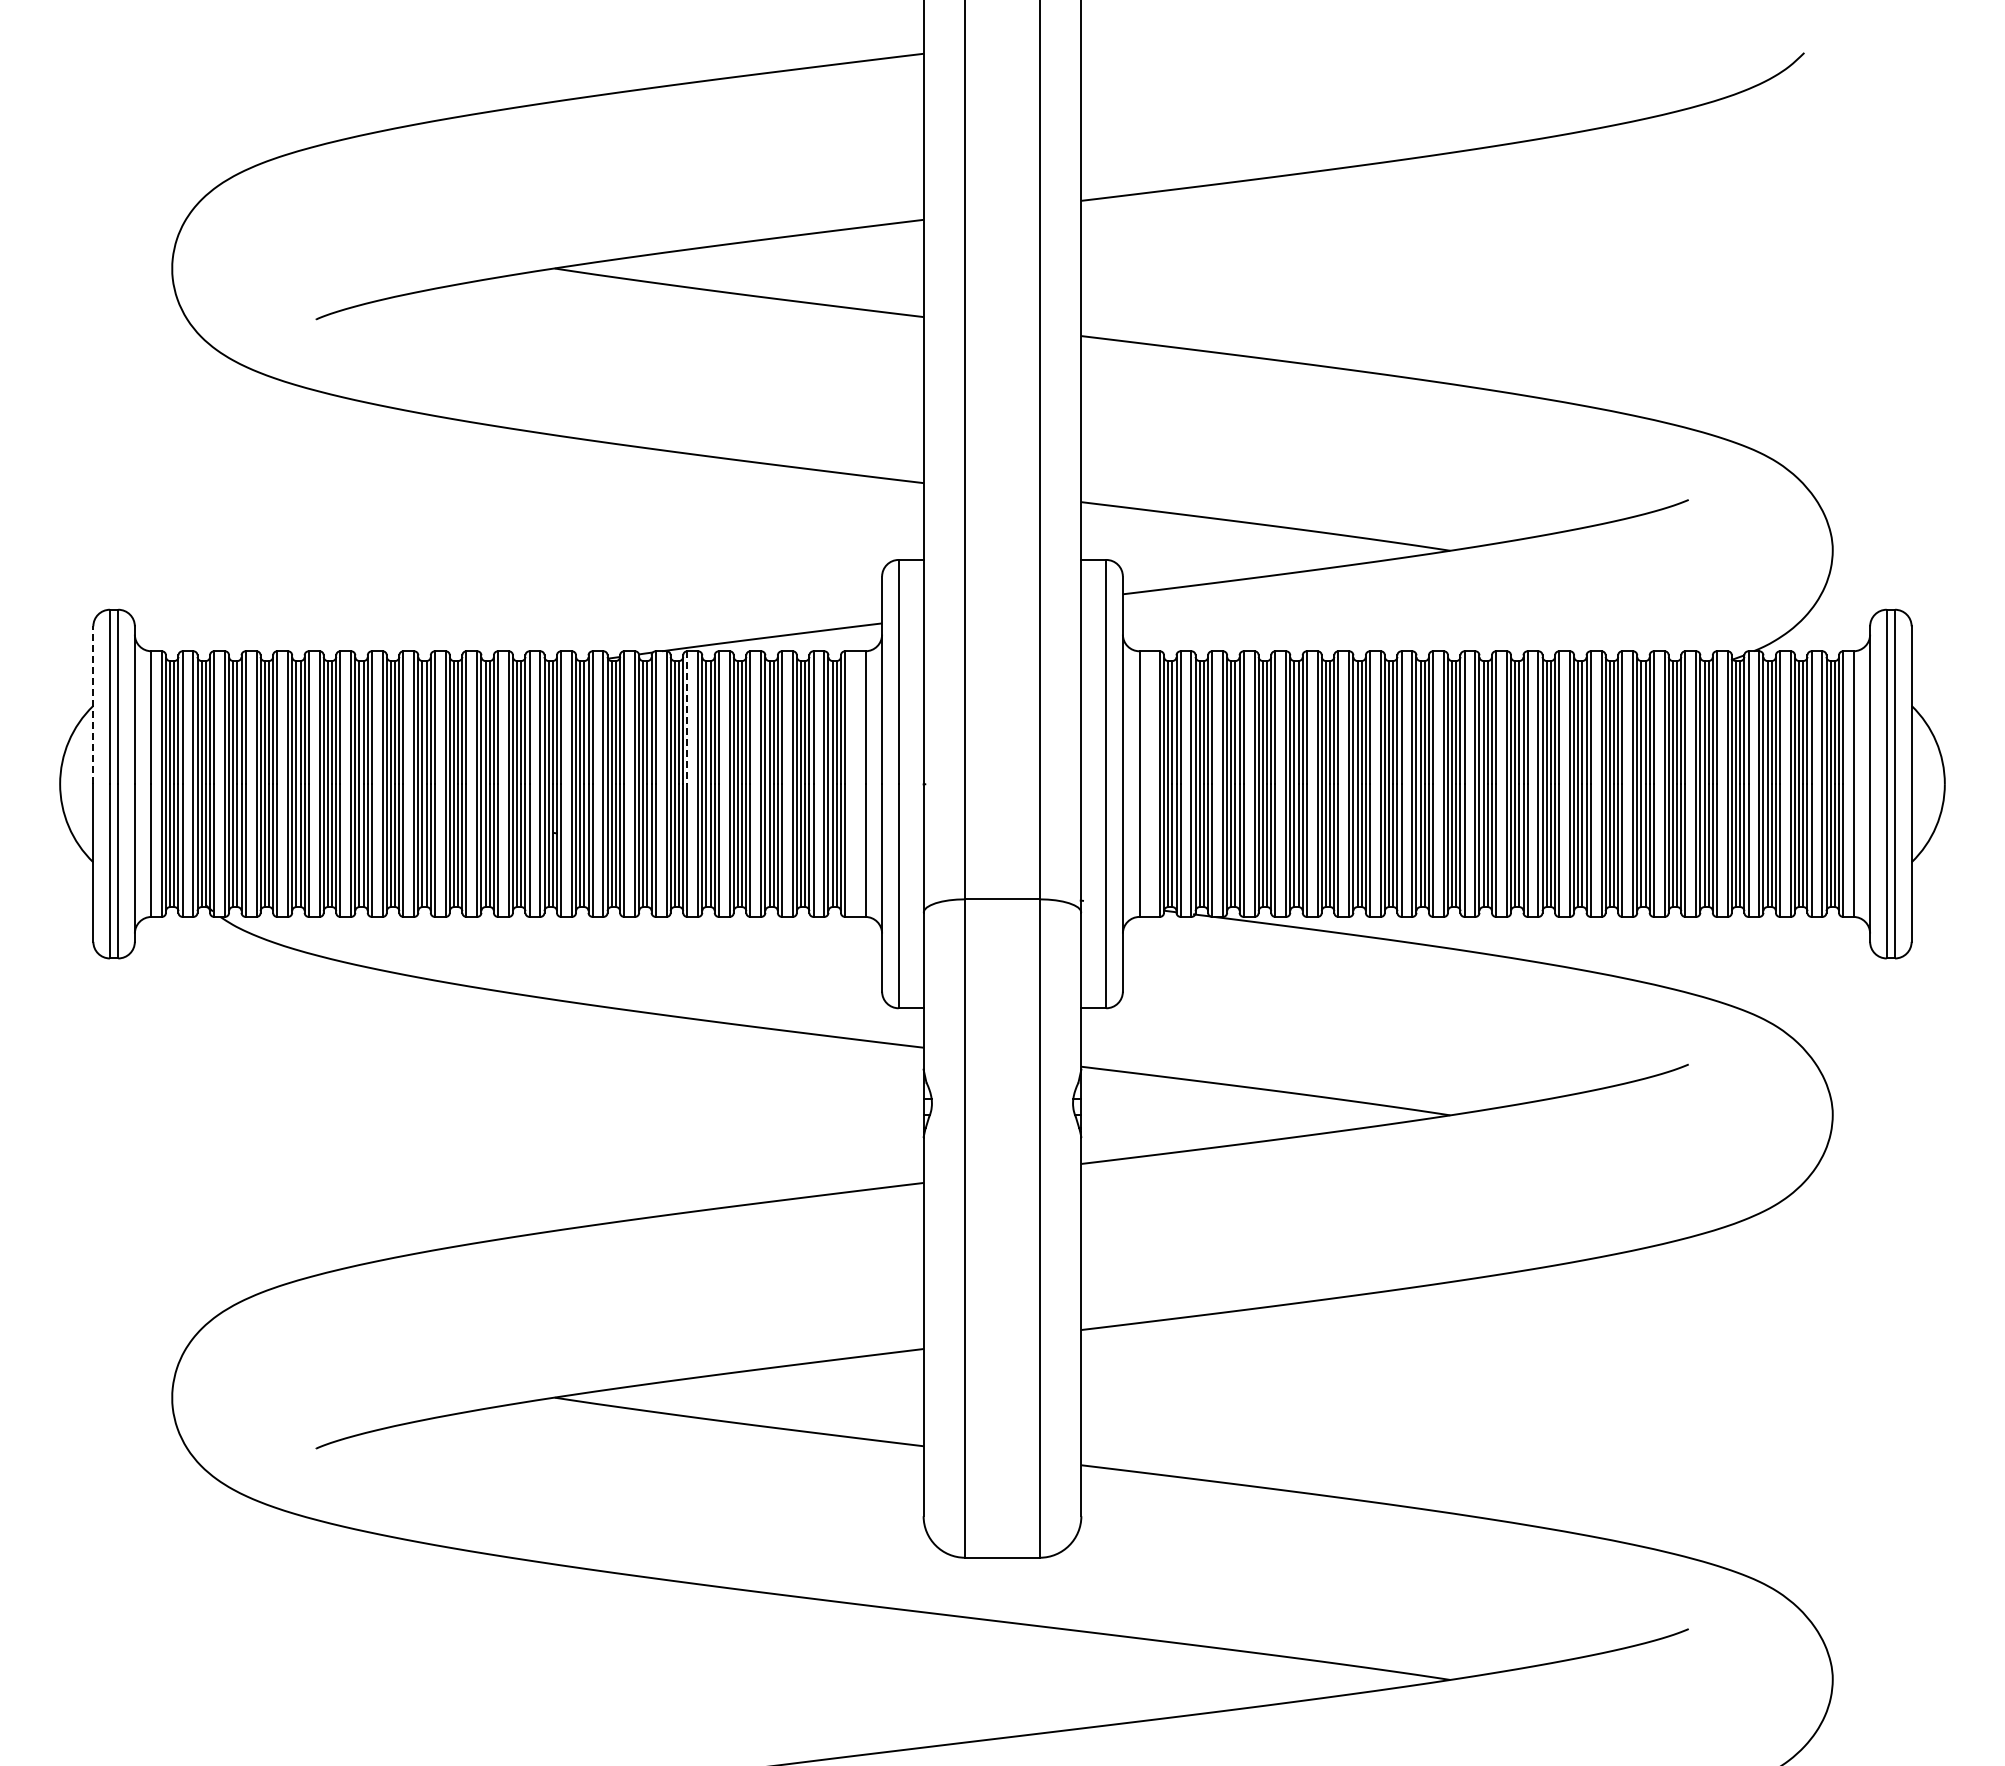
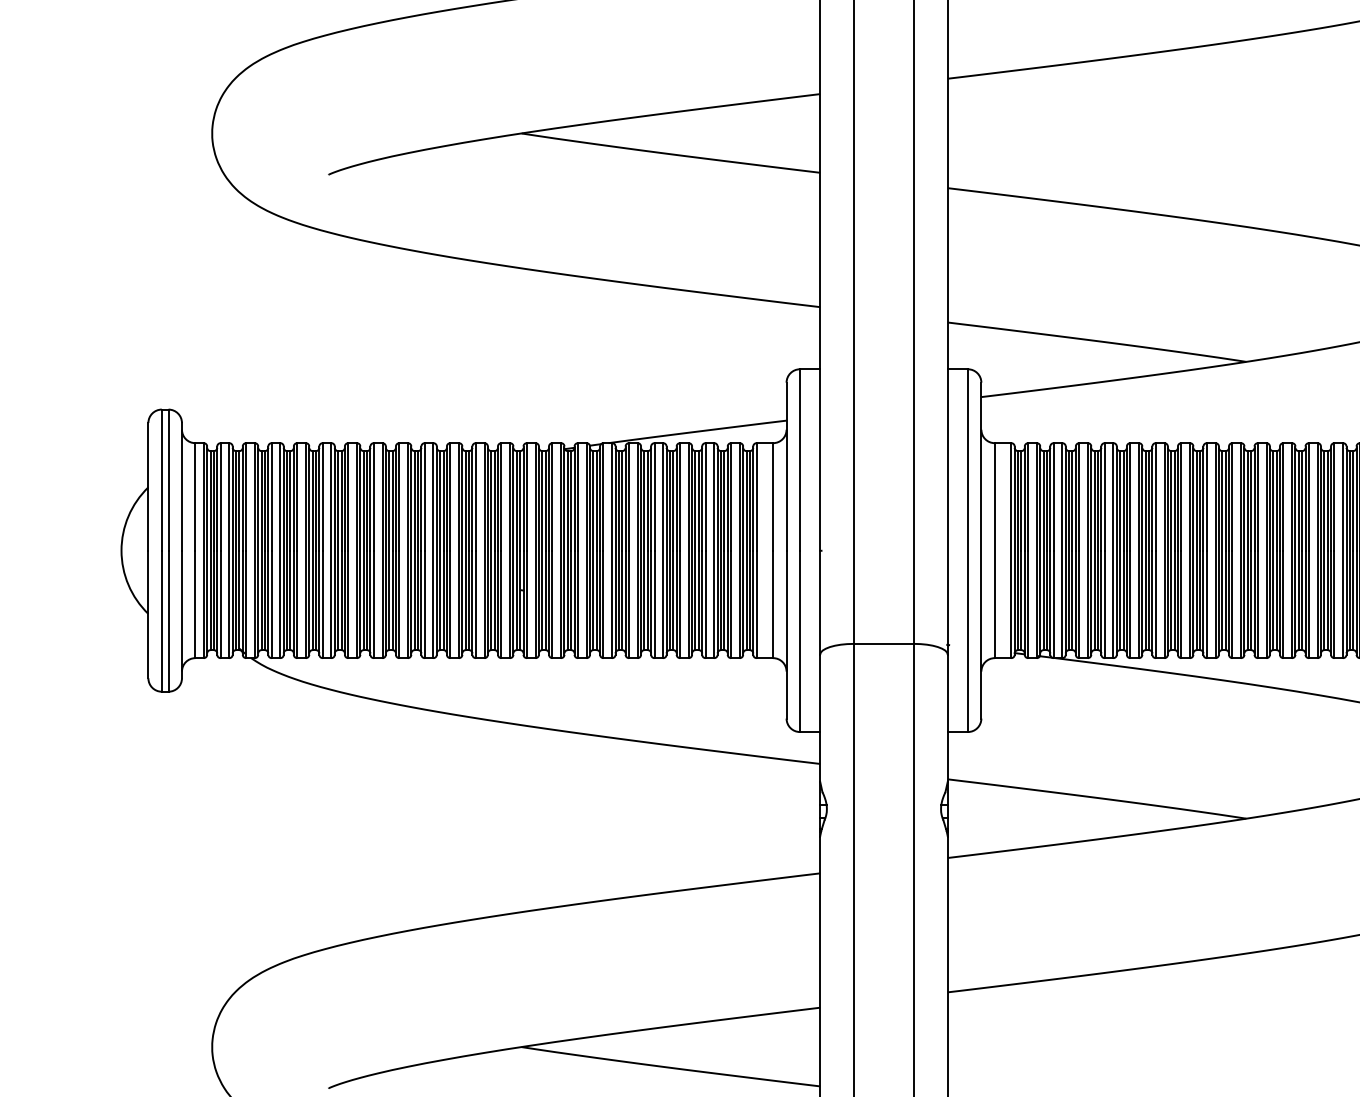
line: (93, 705) -> (148, 487), dashed -> solid
line: (687, 718) -> (629, 497), dashed -> solid

